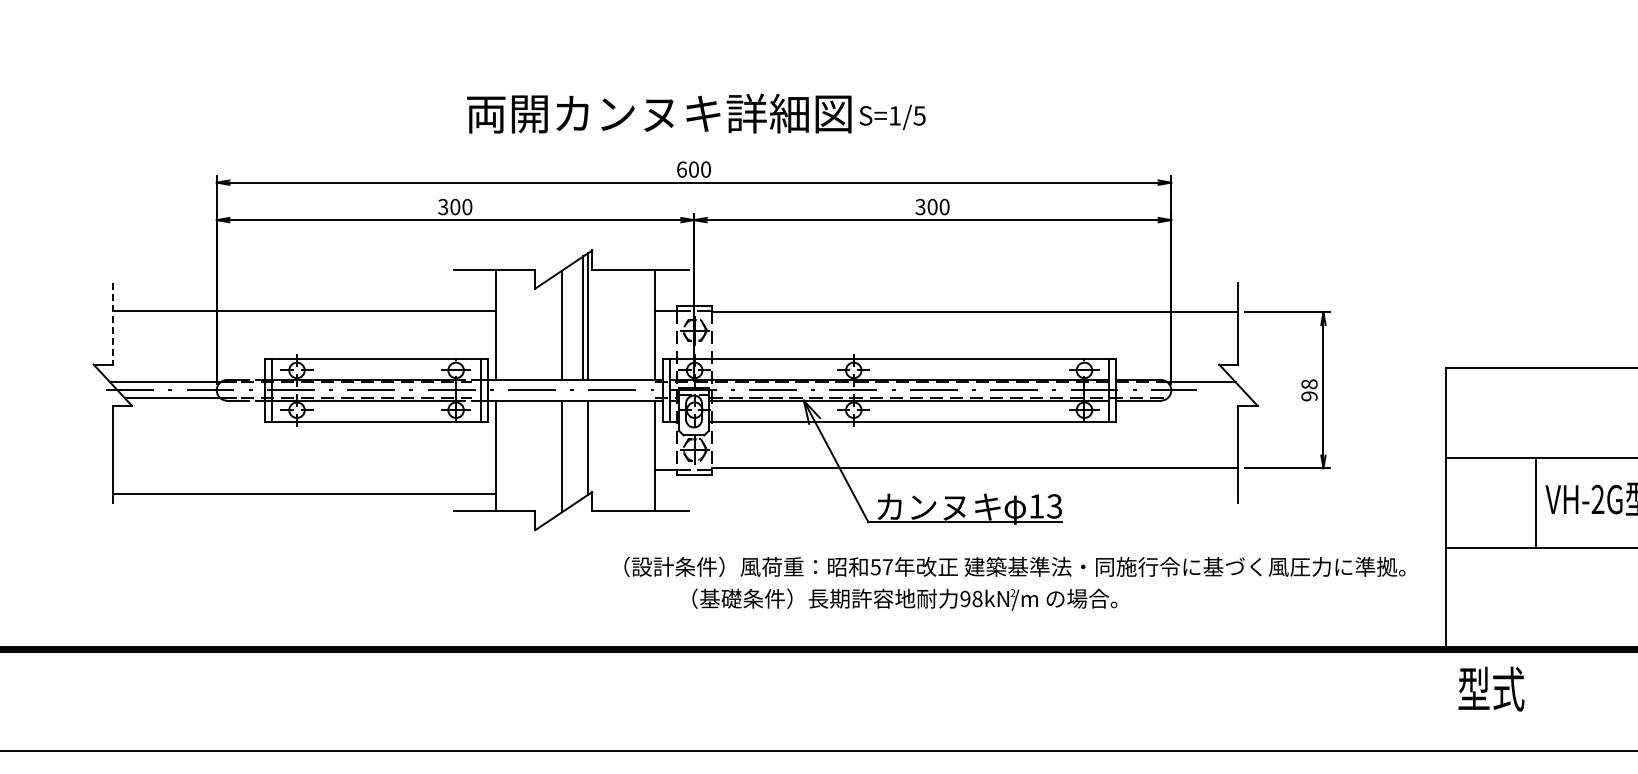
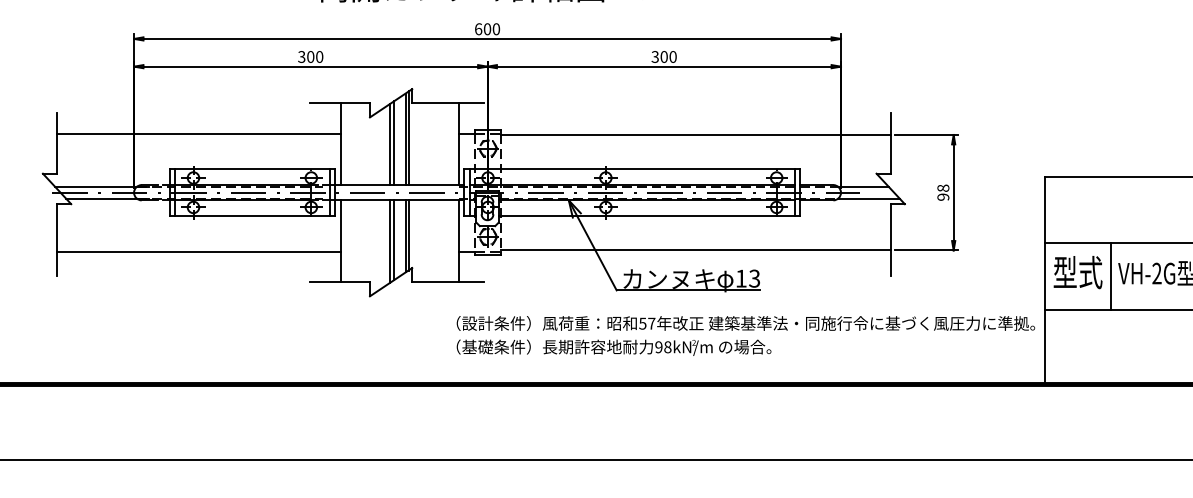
line: (112, 323) -> (56, 143), dashed -> solid
line: (567, 323) -> (393, 143), added
line: (1208, 398) -> (868, 198), added
line: (583, 449) -> (405, 236), added
line: (567, 454) -> (393, 240), added
line: (303, 493) -> (198, 251), moved
text: (1014, 566) -> (745, 323), moved
text: (904, 599) -> (613, 347), moved
text: (1491, 688) -> (1078, 272), moved

